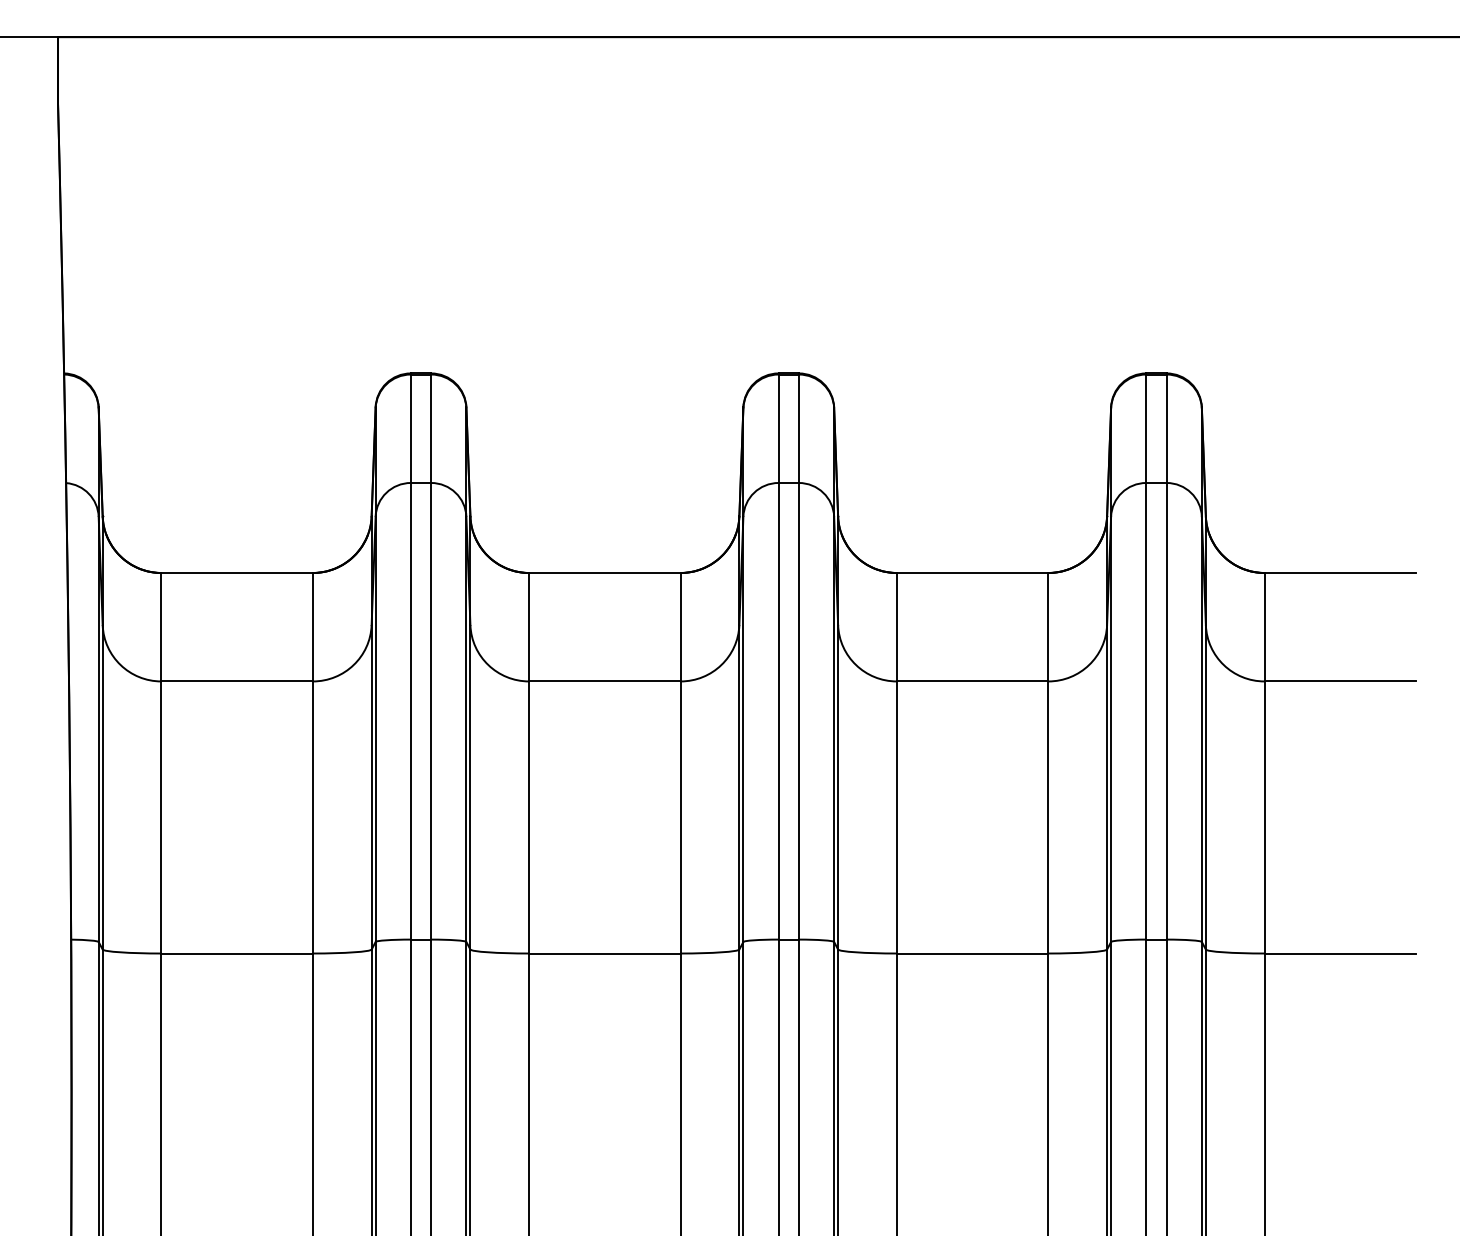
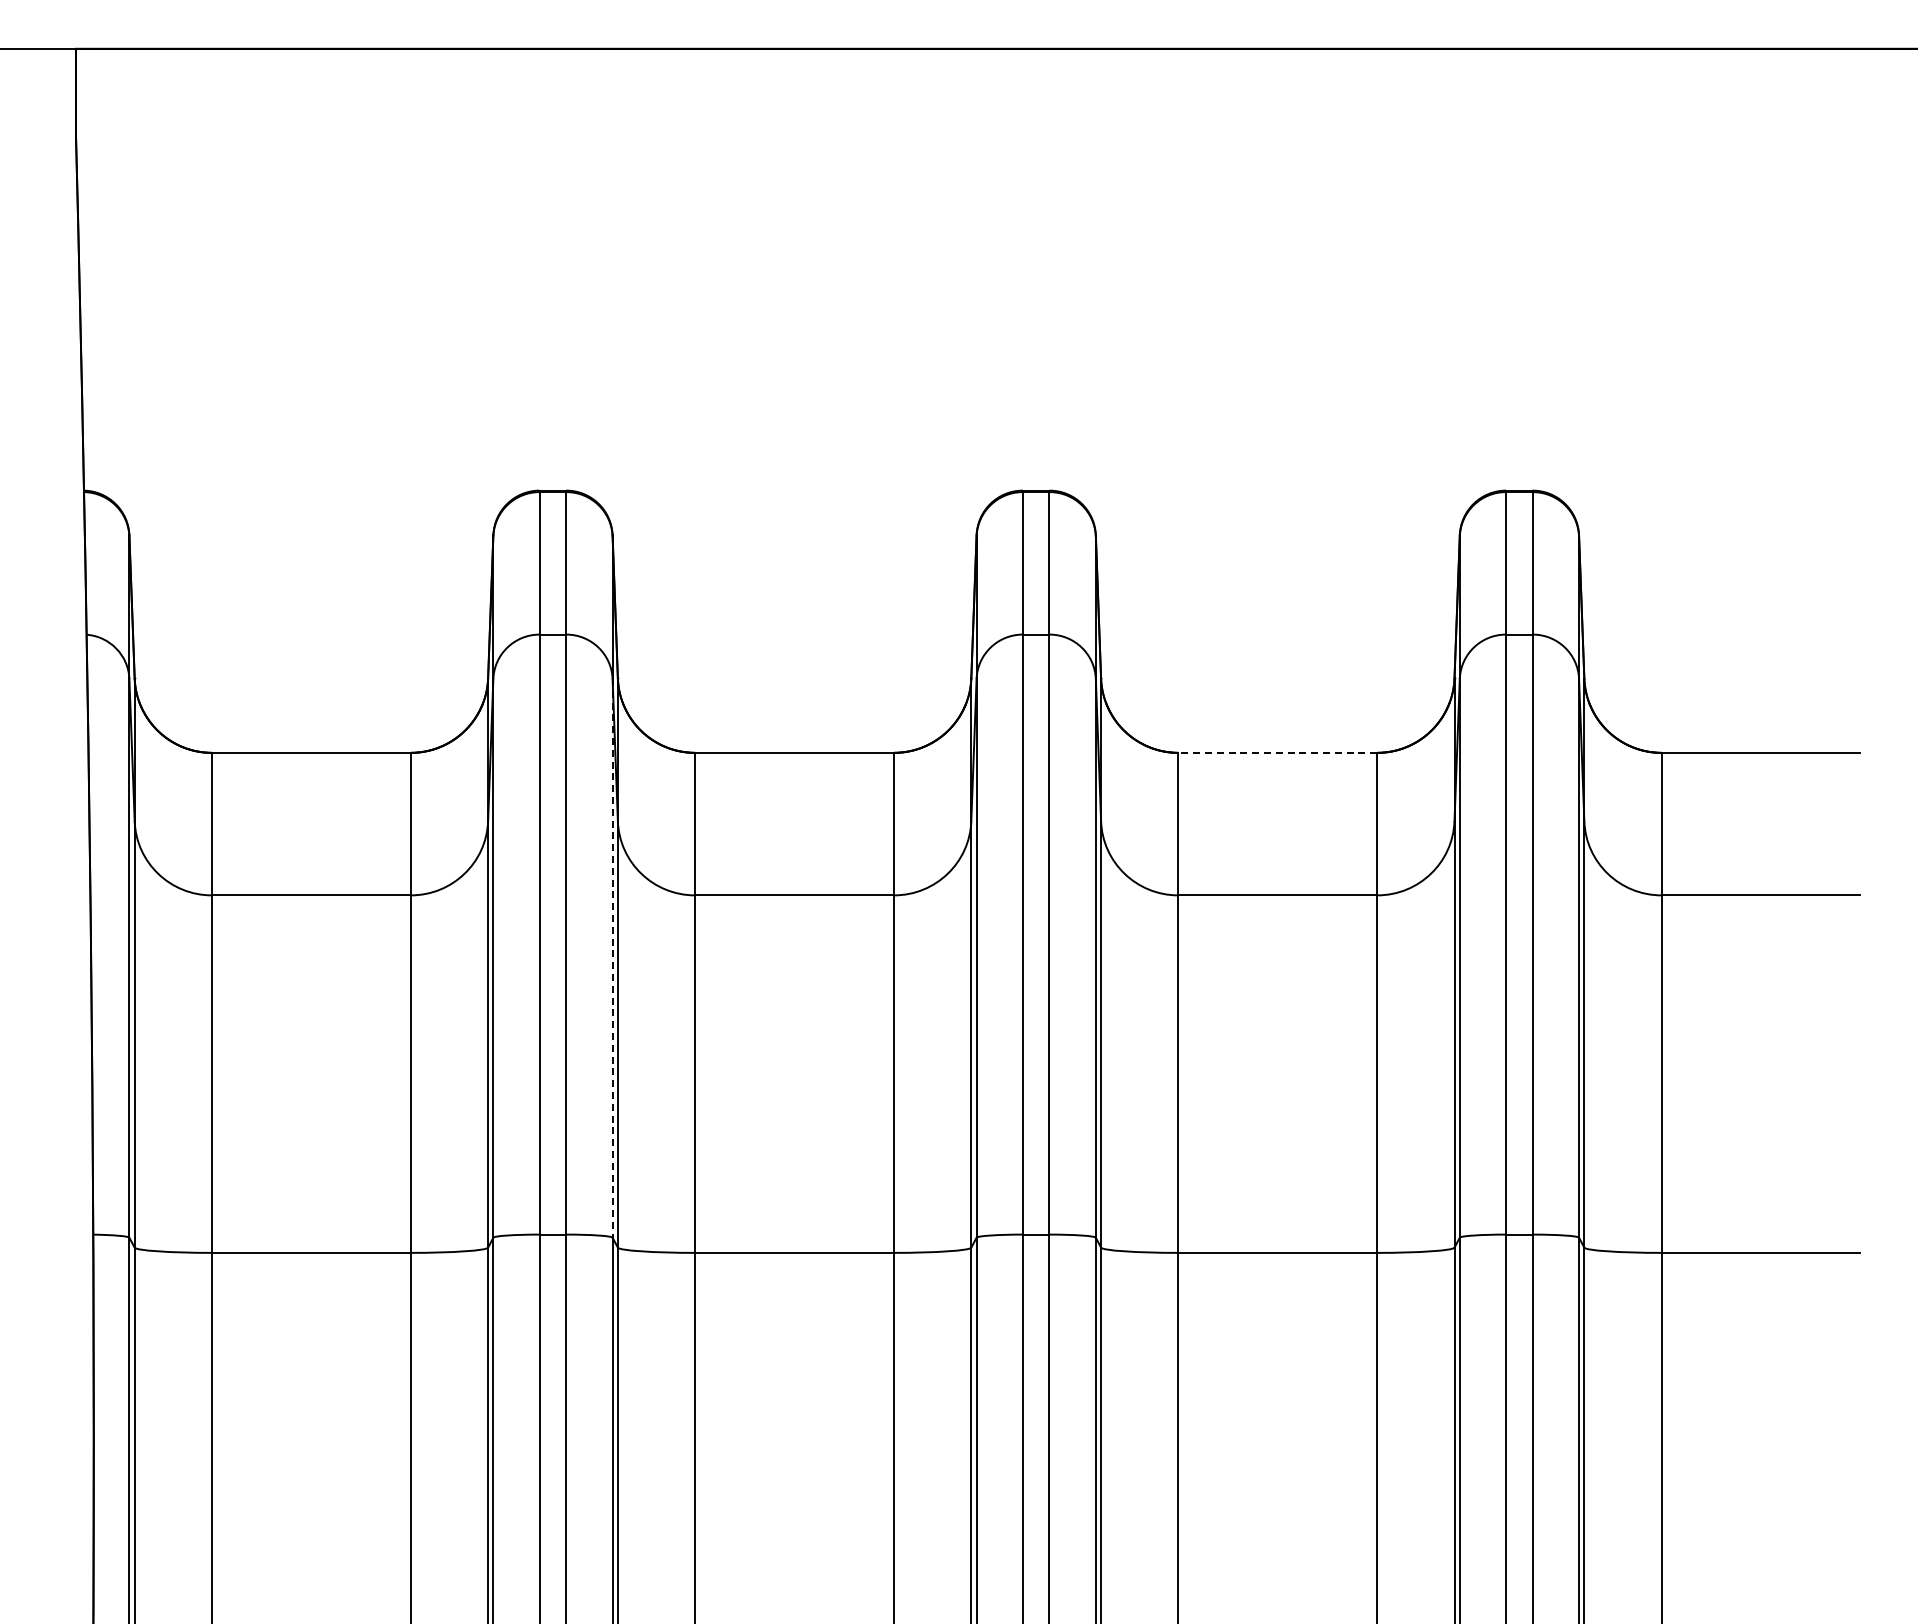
line: (972, 572) -> (1277, 752), solid -> dashed
line: (466, 729) -> (612, 958), solid -> dashed

